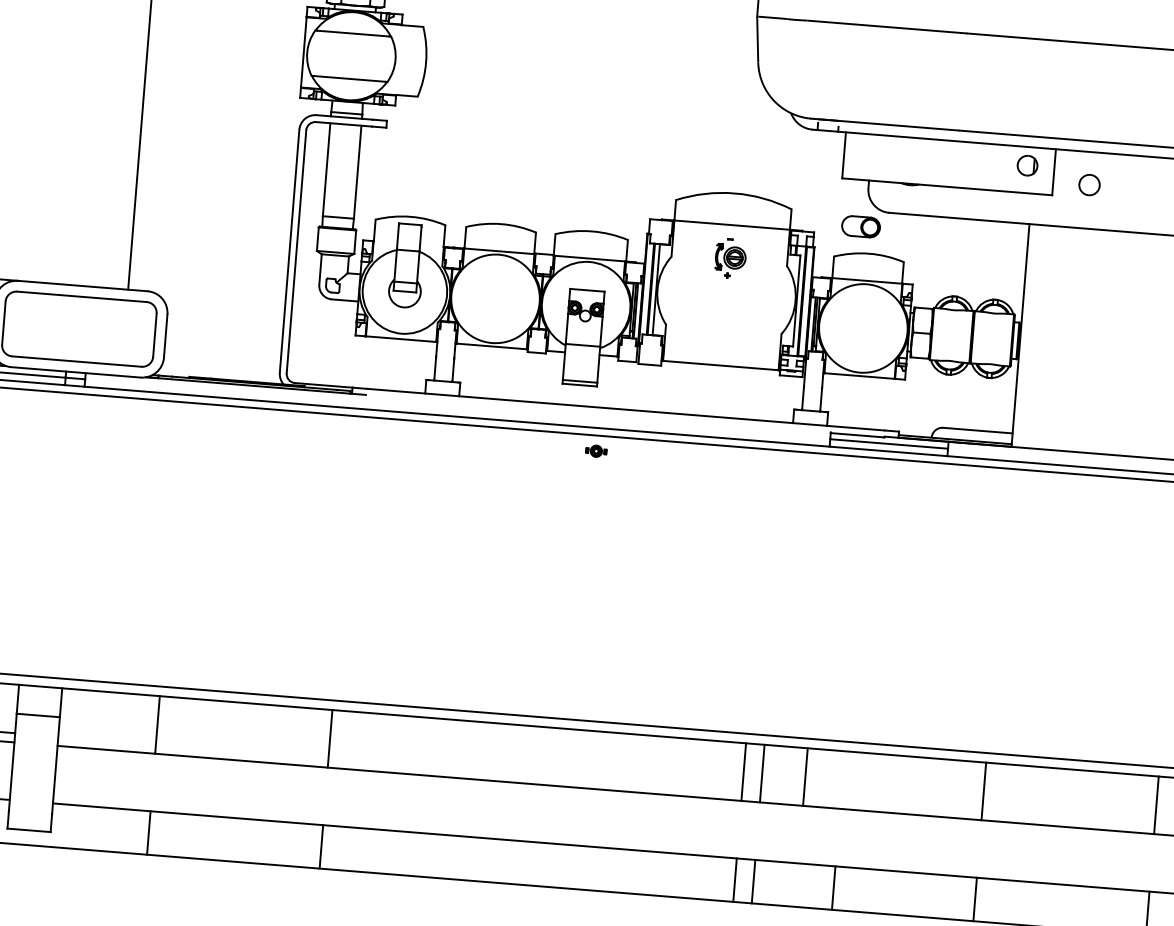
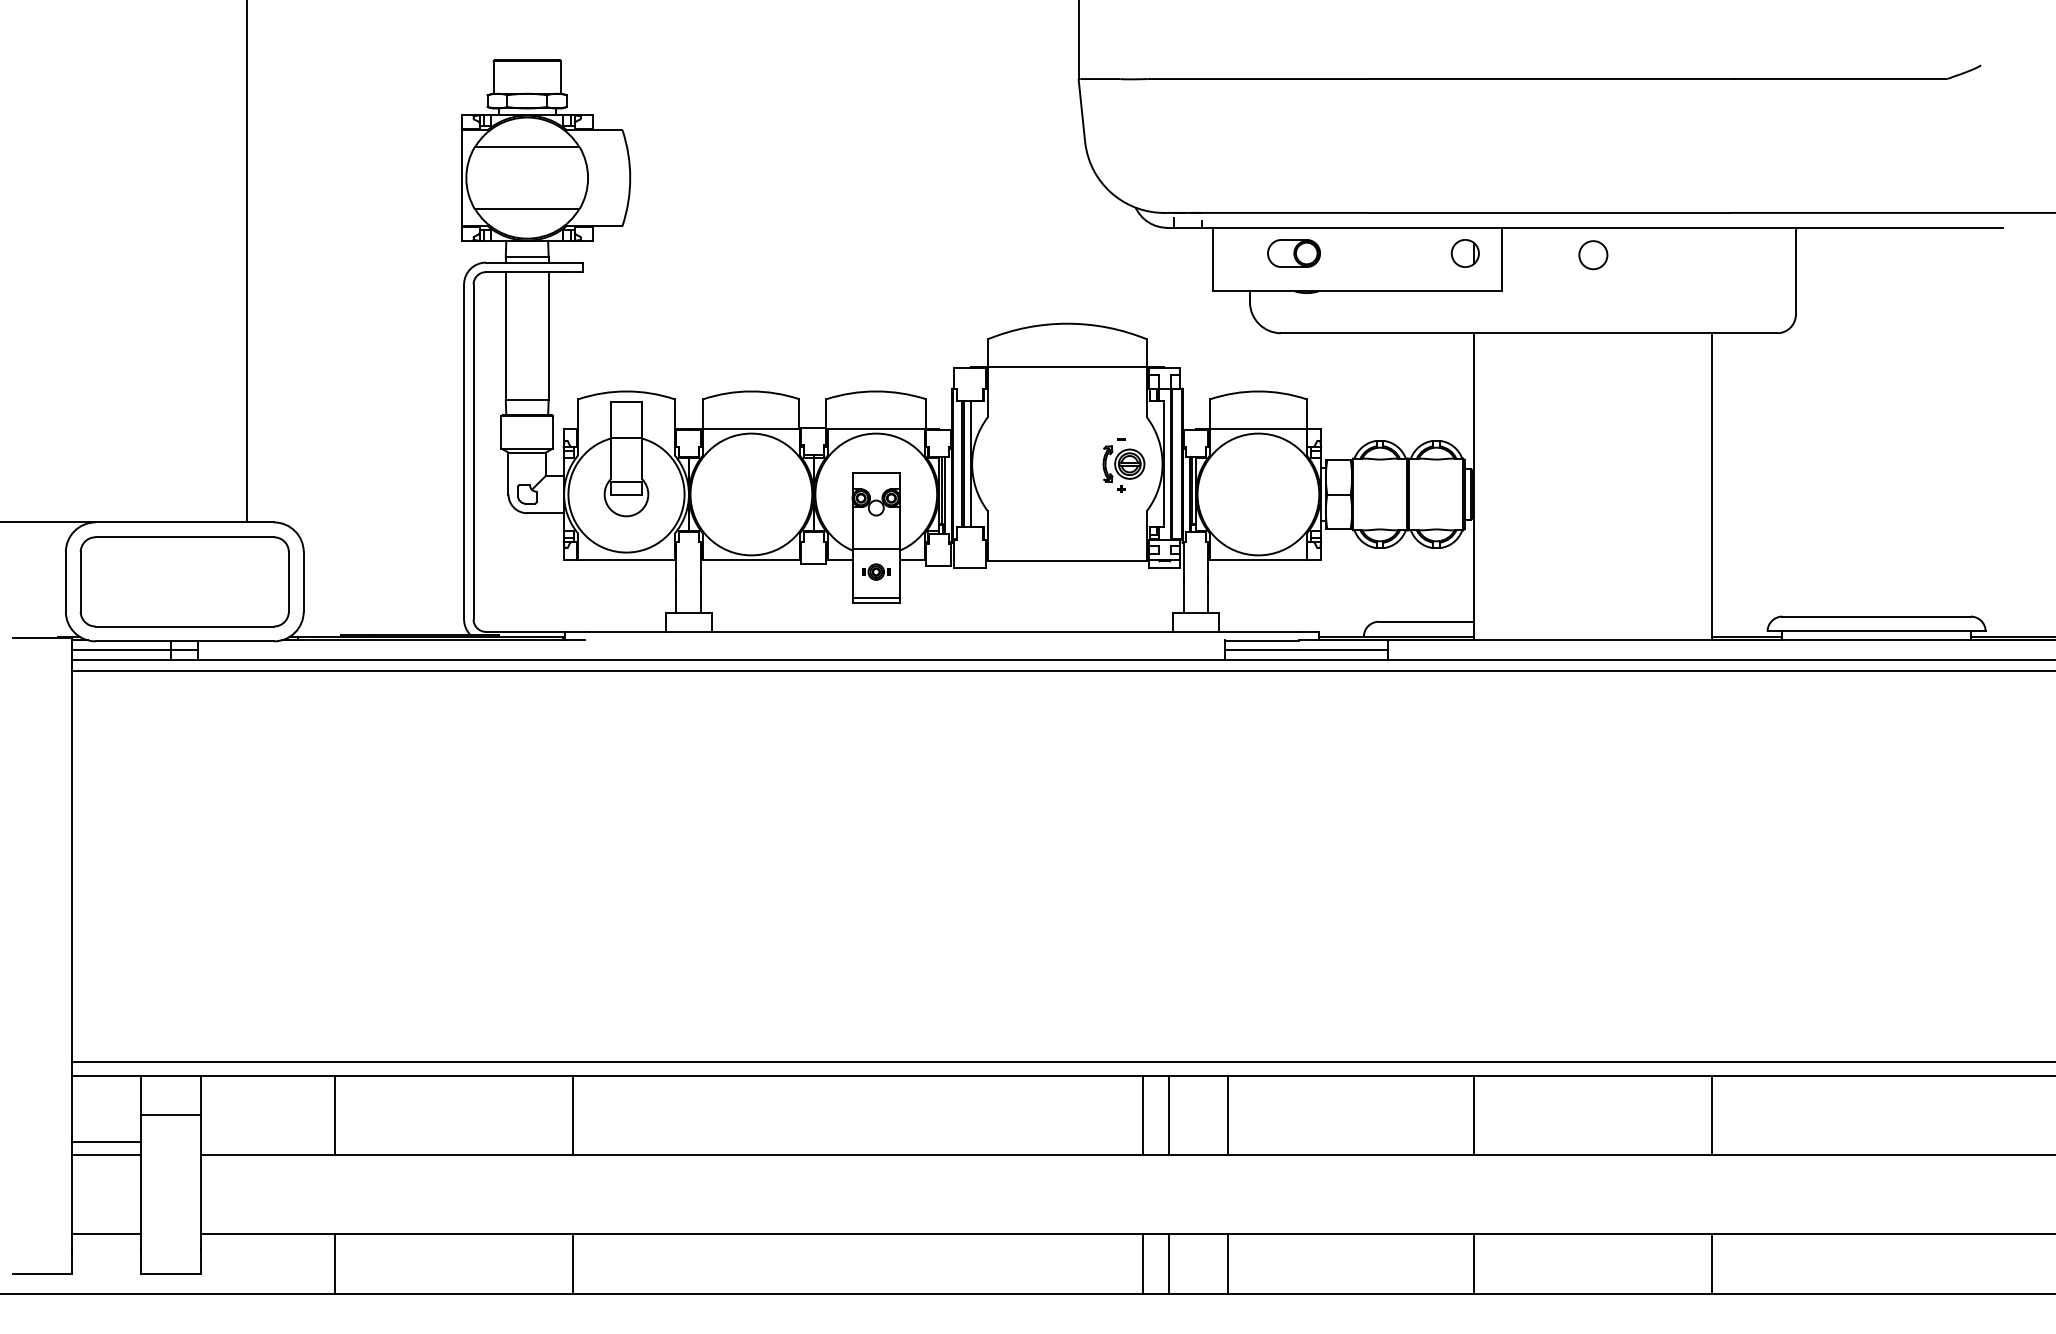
circle: (1089, 185) -> (1593, 255), moved
part: (860, 226) -> (1293, 253), moved
part: (730, 258) -> (1123, 465), moved
part: (596, 450) -> (876, 571), moved
line: (833, 888) -> (1228, 1264), moved

